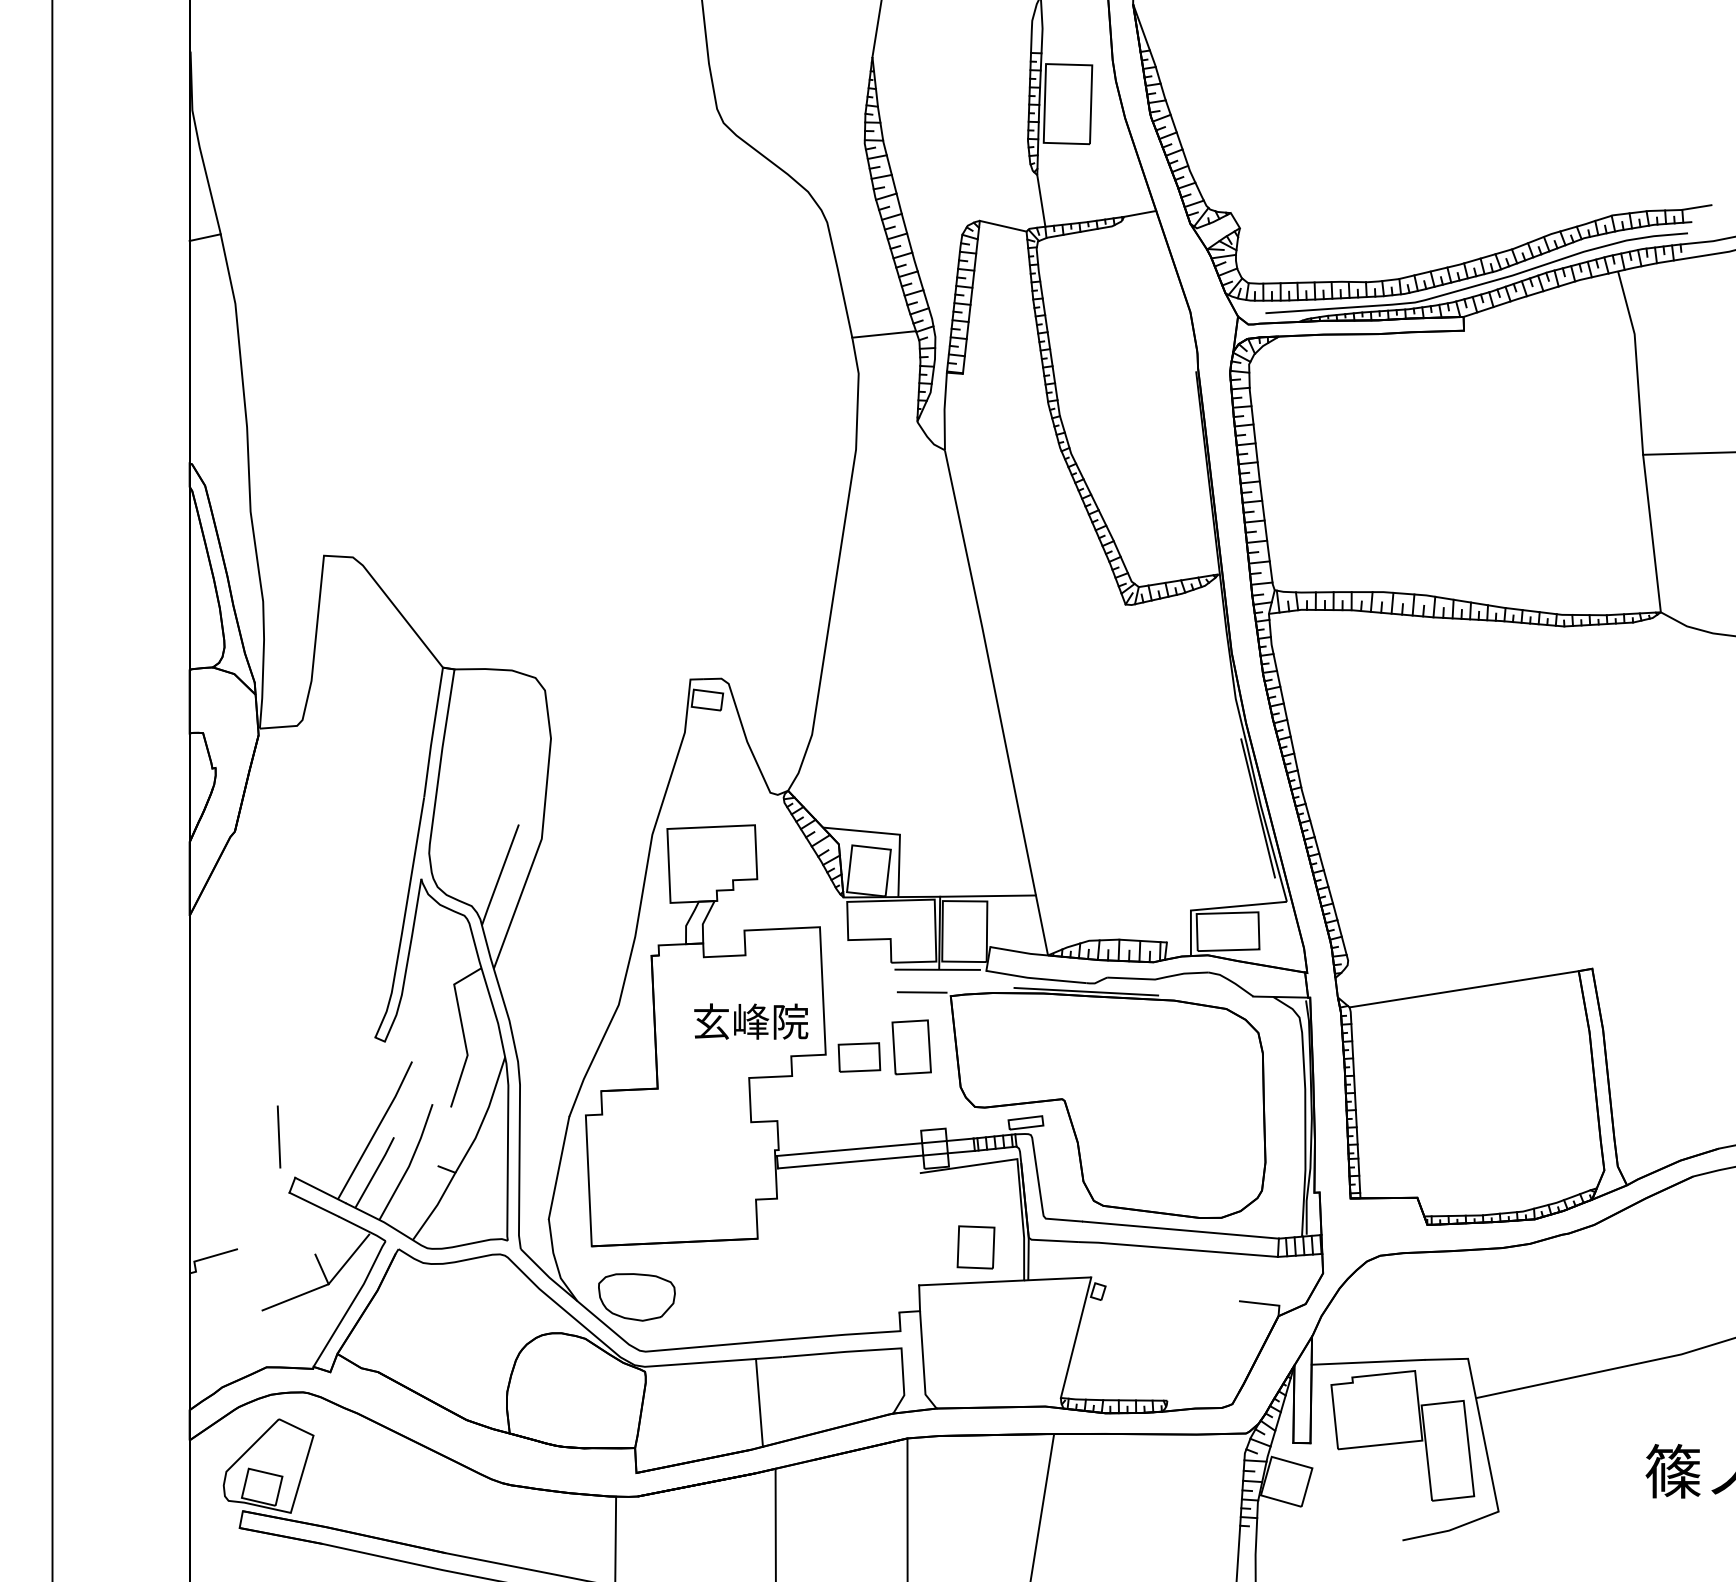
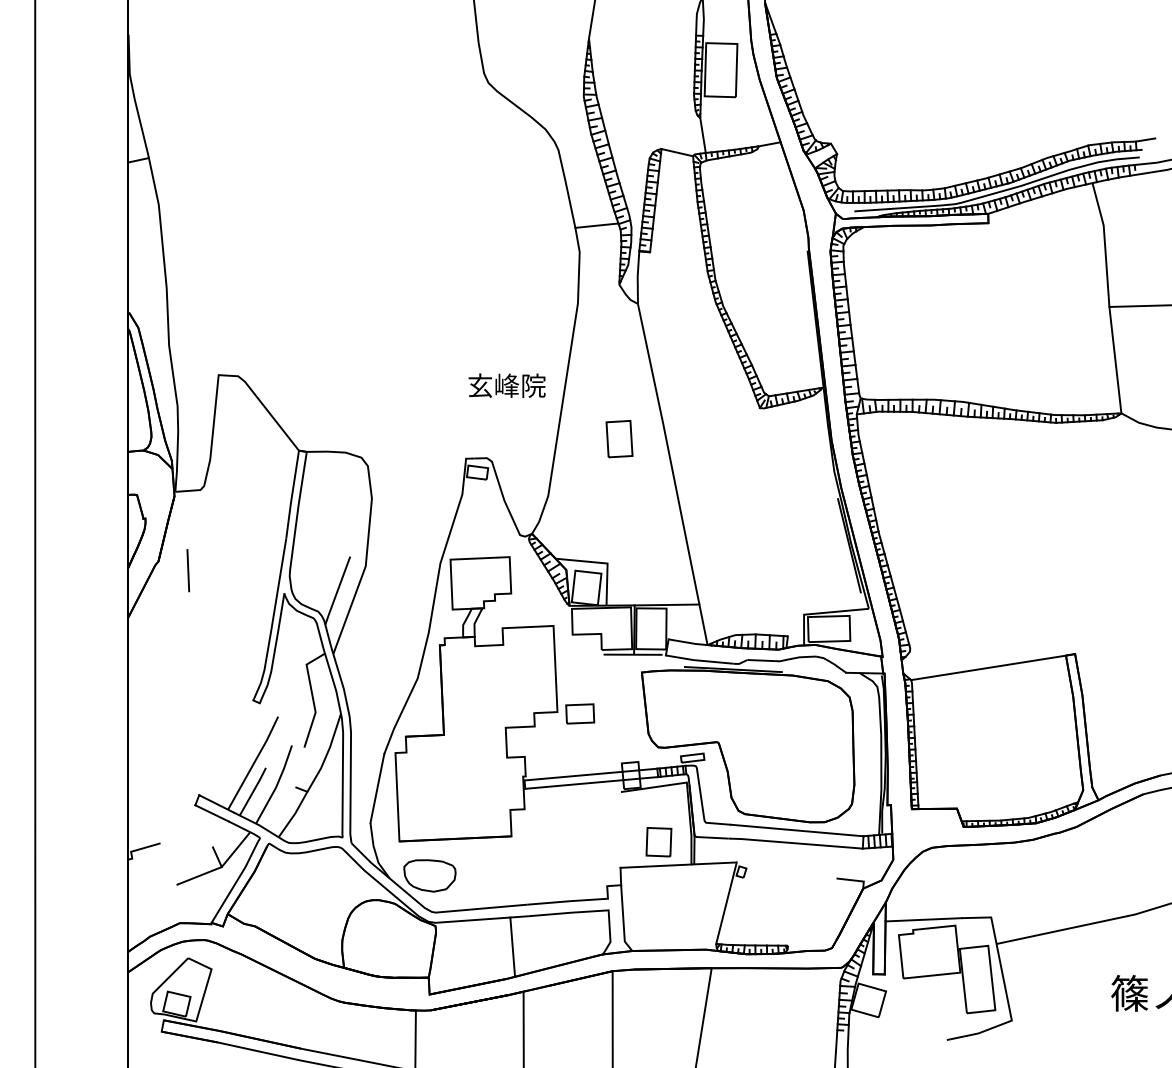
line: (922, 991) -> (622, 669), removed
text: (750, 1021) -> (506, 385), moved
part: (911, 1047) -> (619, 439), moved
line: (279, 1136) -> (188, 570), moved

